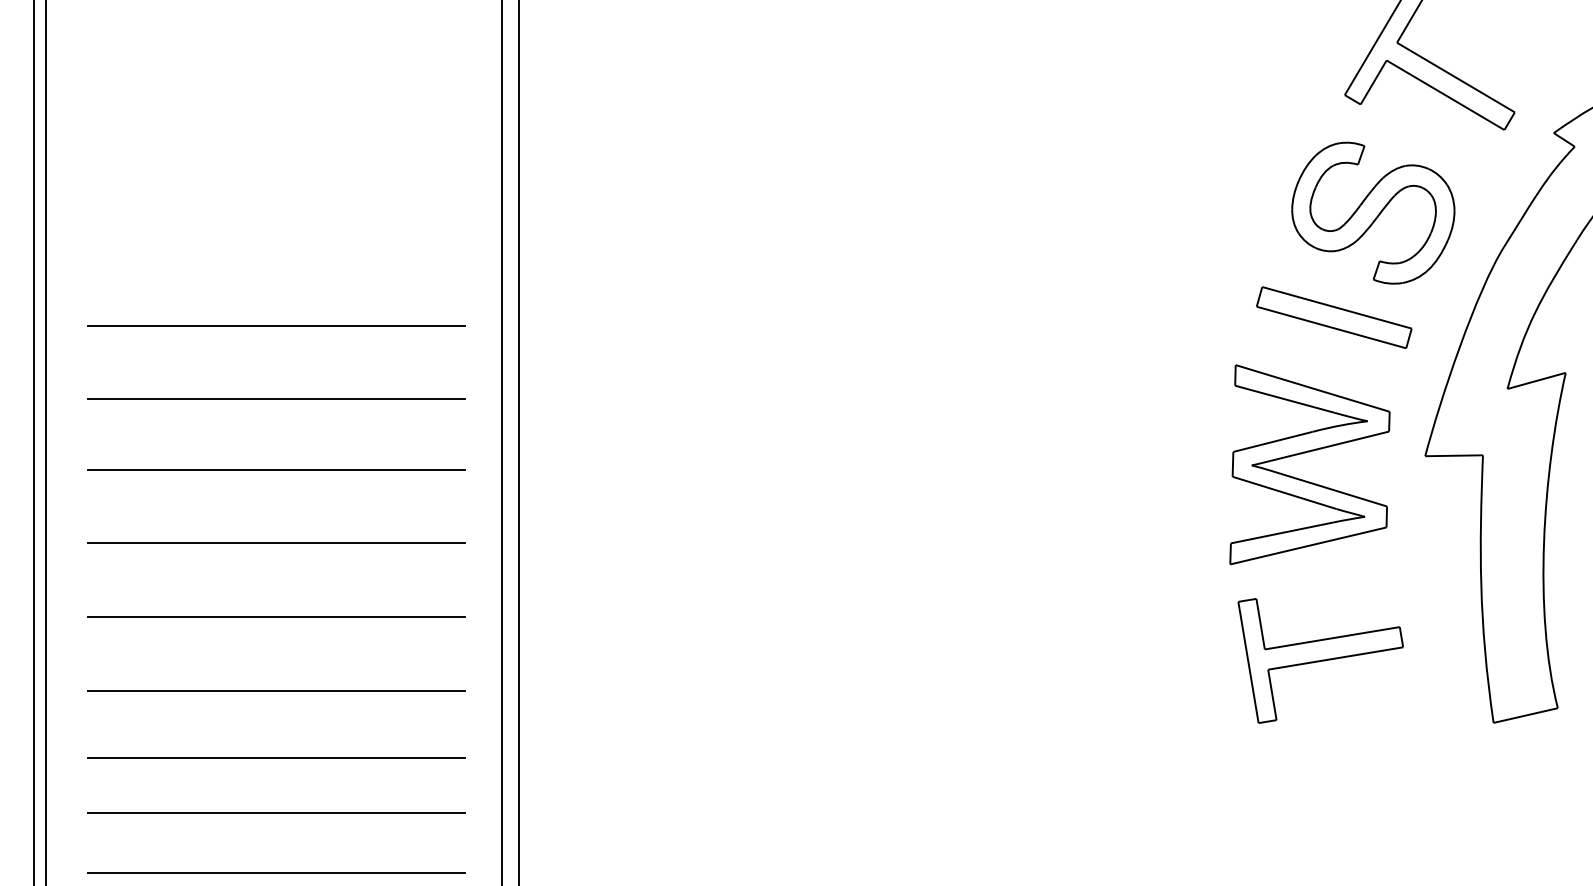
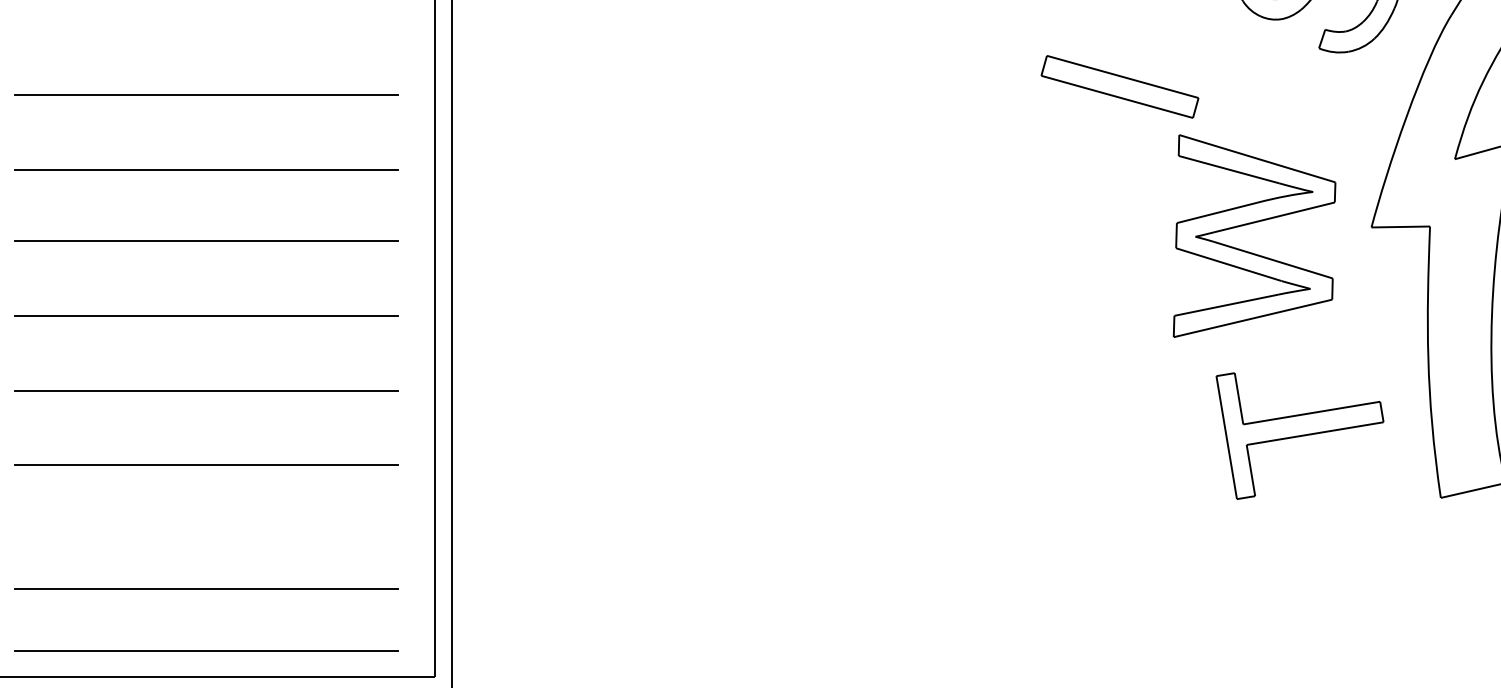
part: (1334, 317) -> (1120, 86), moved
part: (1320, 660) -> (1299, 435), moved
line: (276, 758) -> (206, 534), removed

